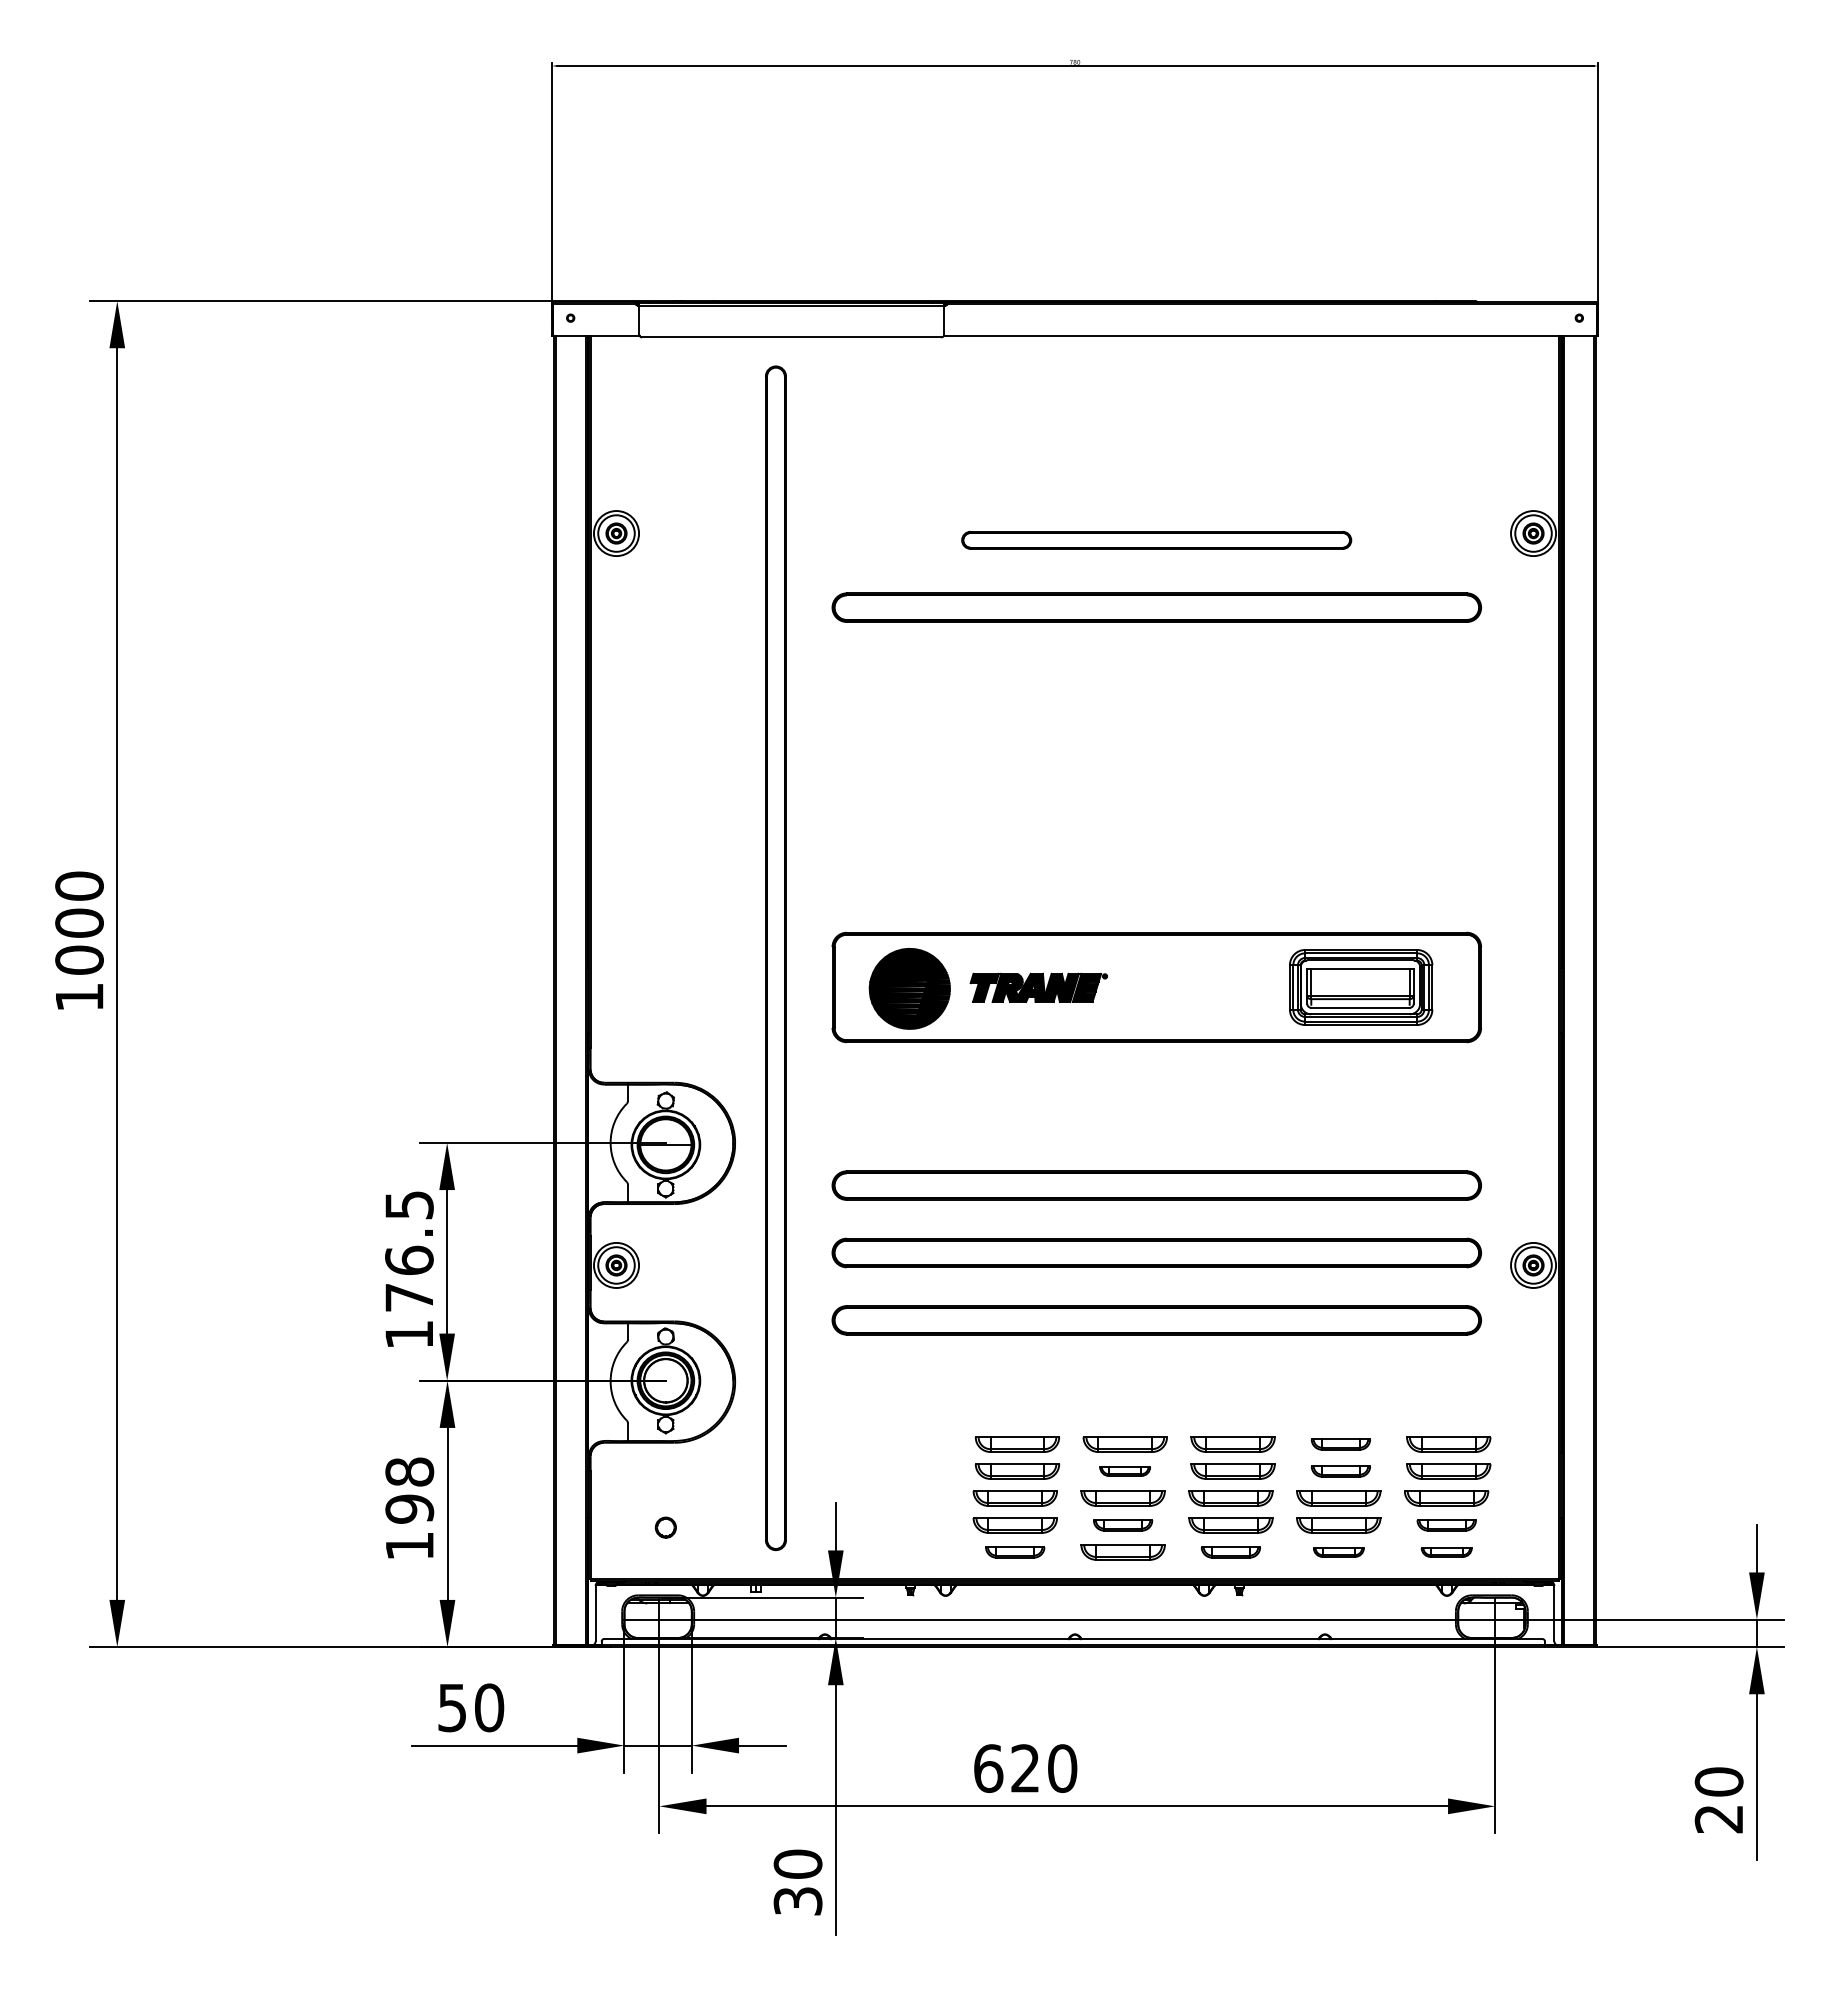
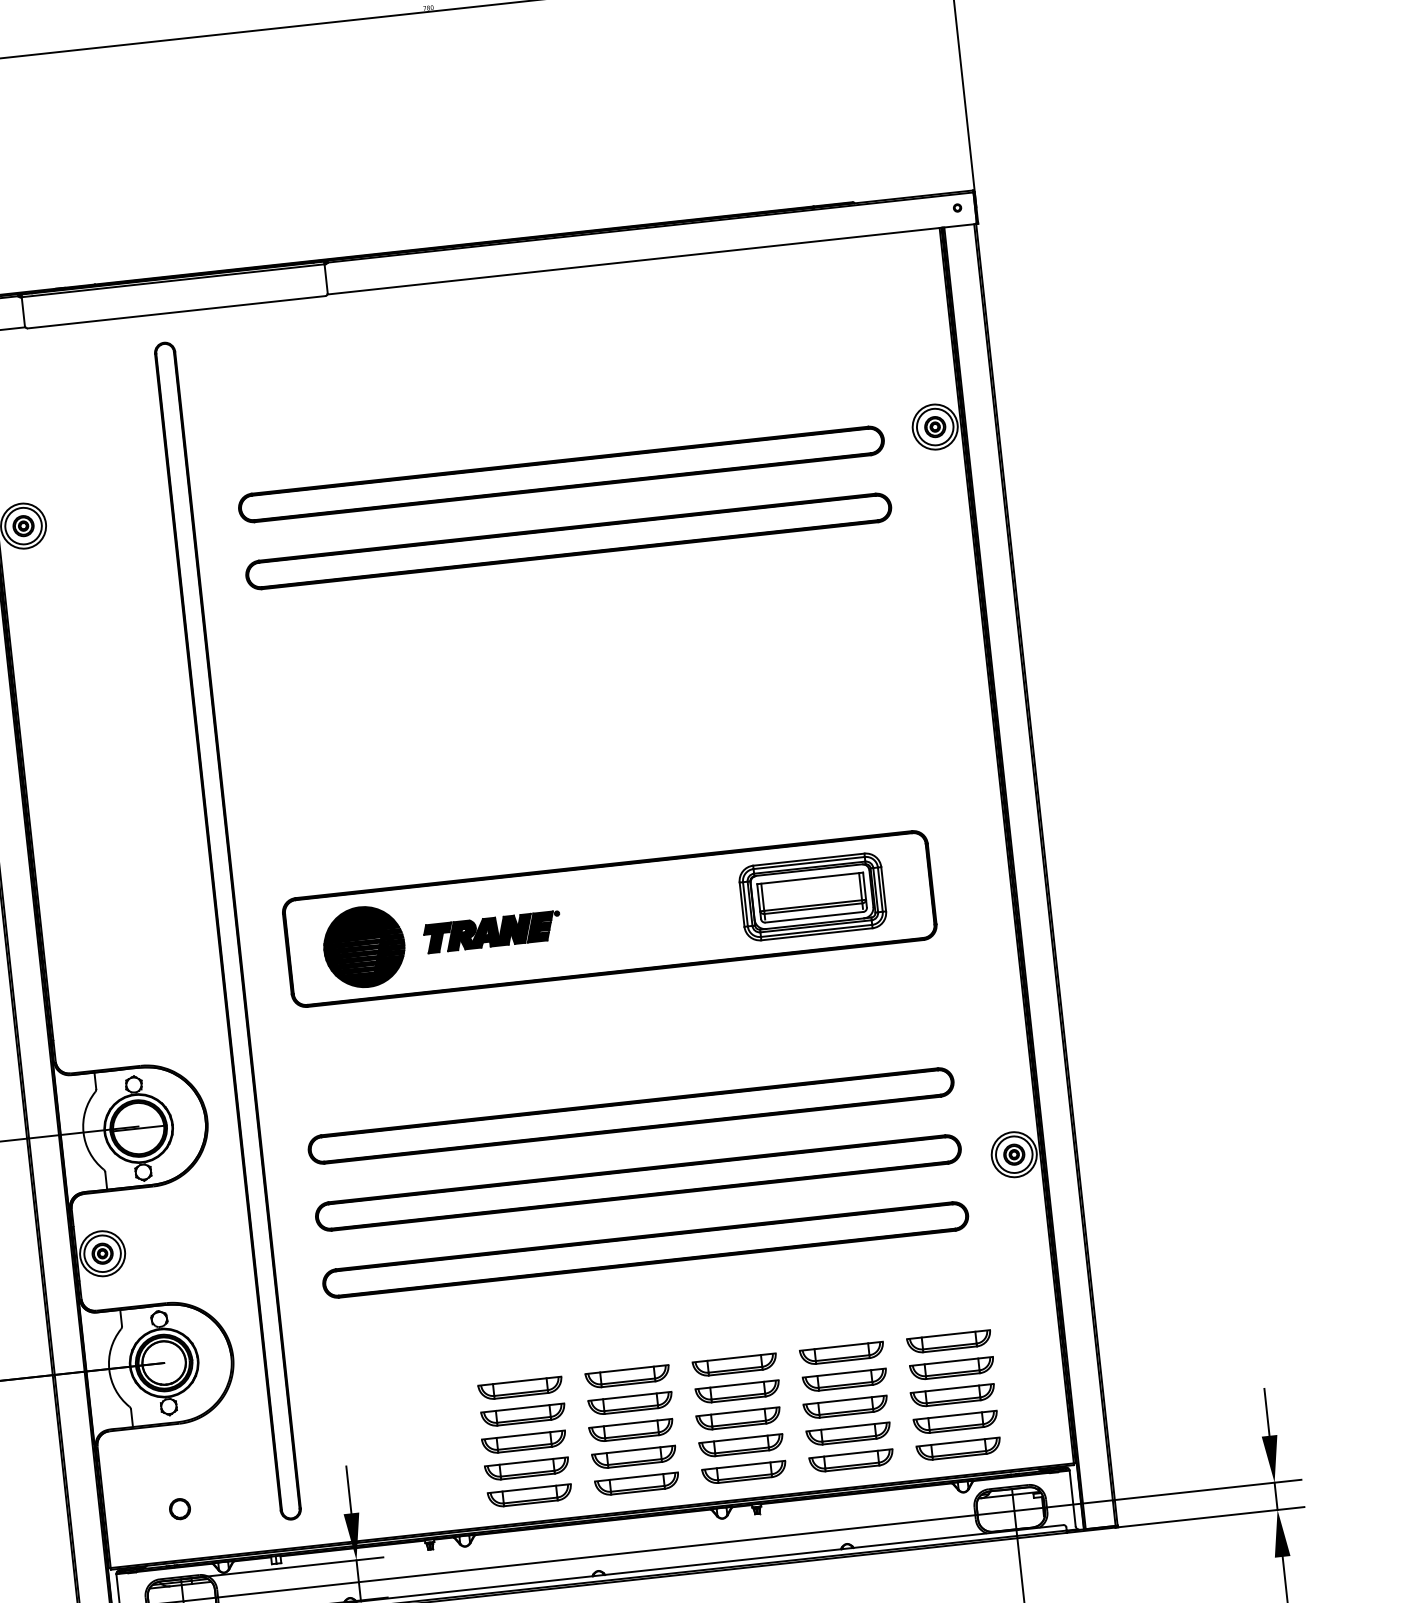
part: (1156, 540) -> (561, 474), size x1.67
part: (1340, 1444) -> (841, 1353), size x1.43
part: (1124, 1471) -> (629, 1403), size x1.67
part: (1340, 1471) -> (844, 1380), size x1.43
part: (1122, 1525) -> (633, 1457), size x1.43
part: (1446, 1525) -> (955, 1422), size x1.43
part: (1014, 1552) -> (529, 1496), size x1.43
part: (1230, 1552) -> (744, 1472), size x1.43
part: (1338, 1552) -> (851, 1461), size x1.67
part: (1446, 1552) -> (958, 1449), size x1.67

